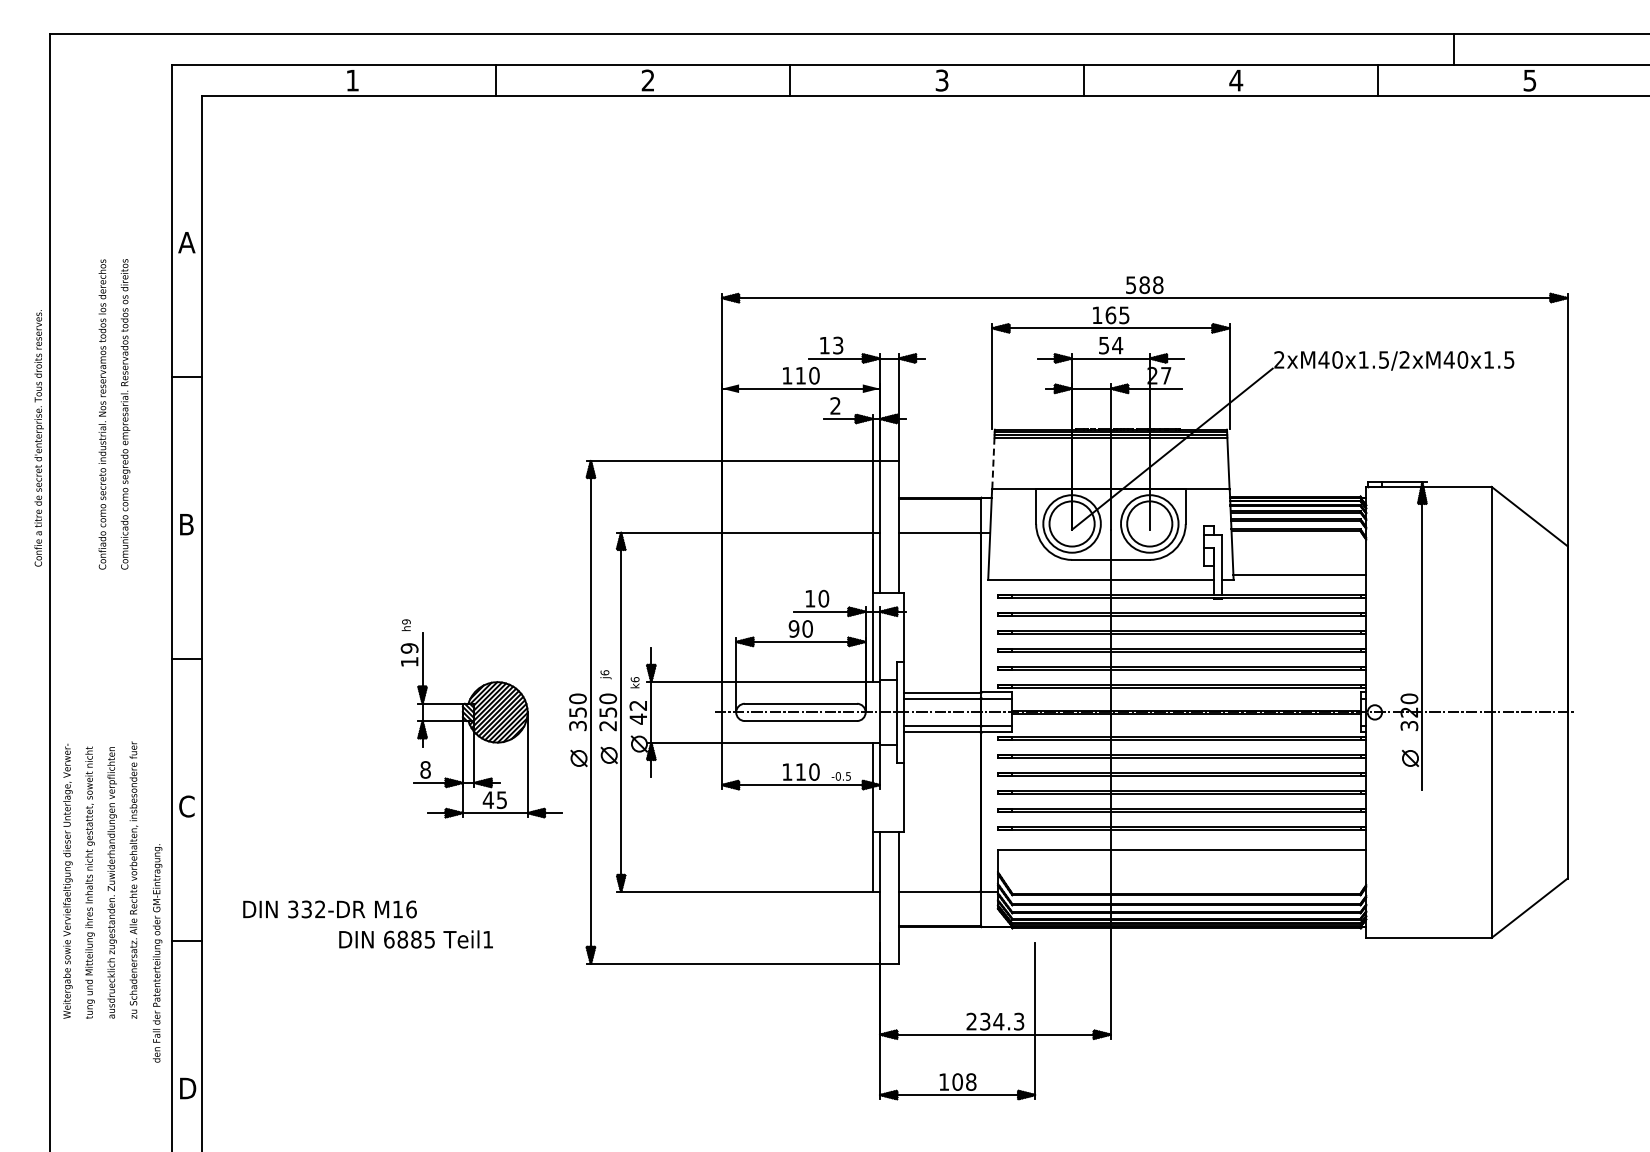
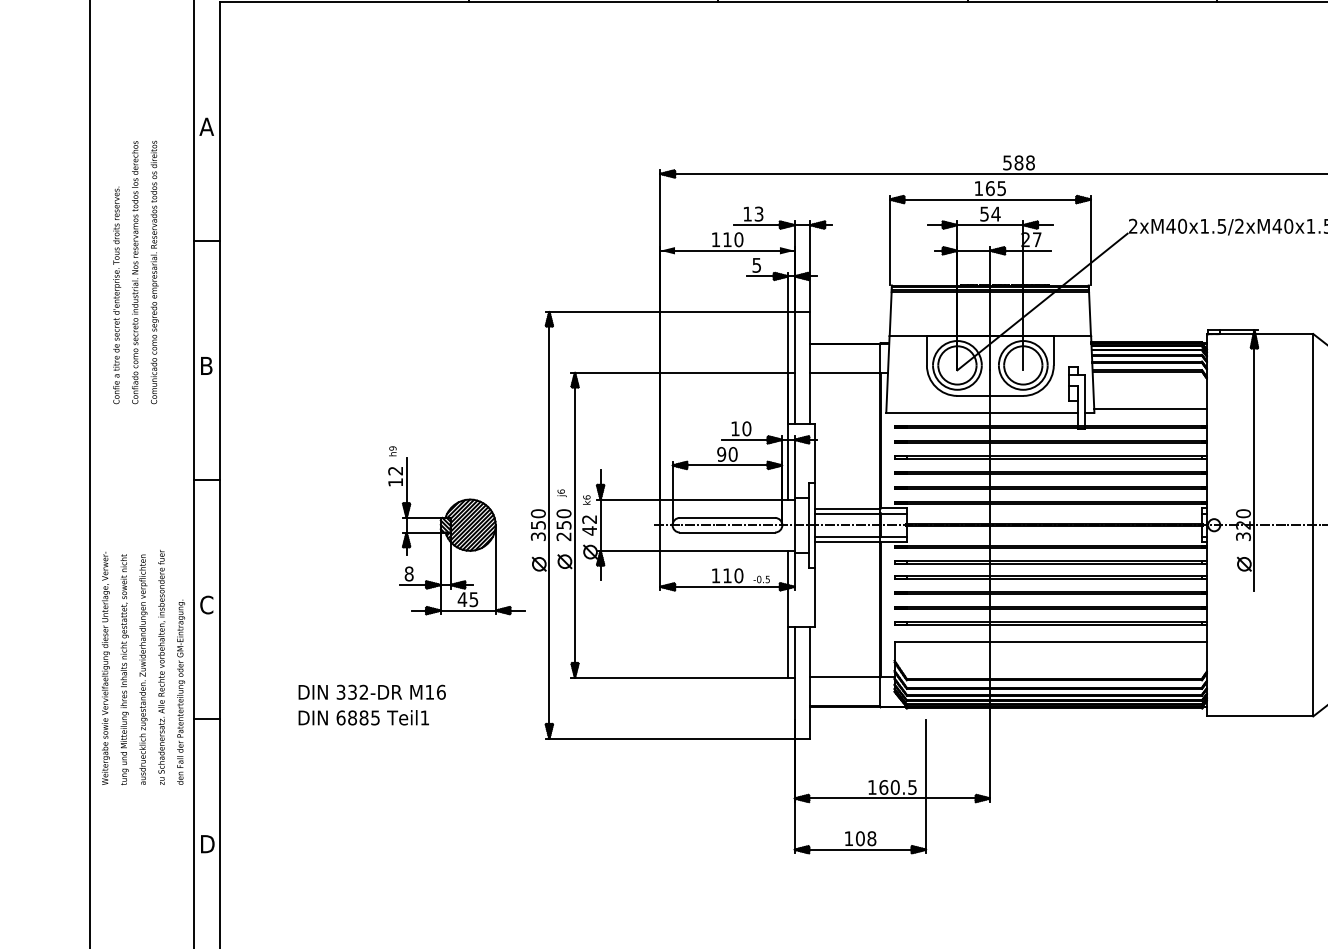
text: (835, 405) -> (756, 264), 2 -> 5
text: (38, 438) -> (116, 295), moved
line: (993, 463) -> (890, 314), dashed -> solid
text: (409, 648) -> (395, 471), 19 -> 12
text: (329, 909) -> (371, 692), moved
text: (415, 939) -> (363, 717), moved
text: (157, 953) -> (180, 692), moved
text: (995, 1021) -> (892, 787), 234.3 -> 160.5

